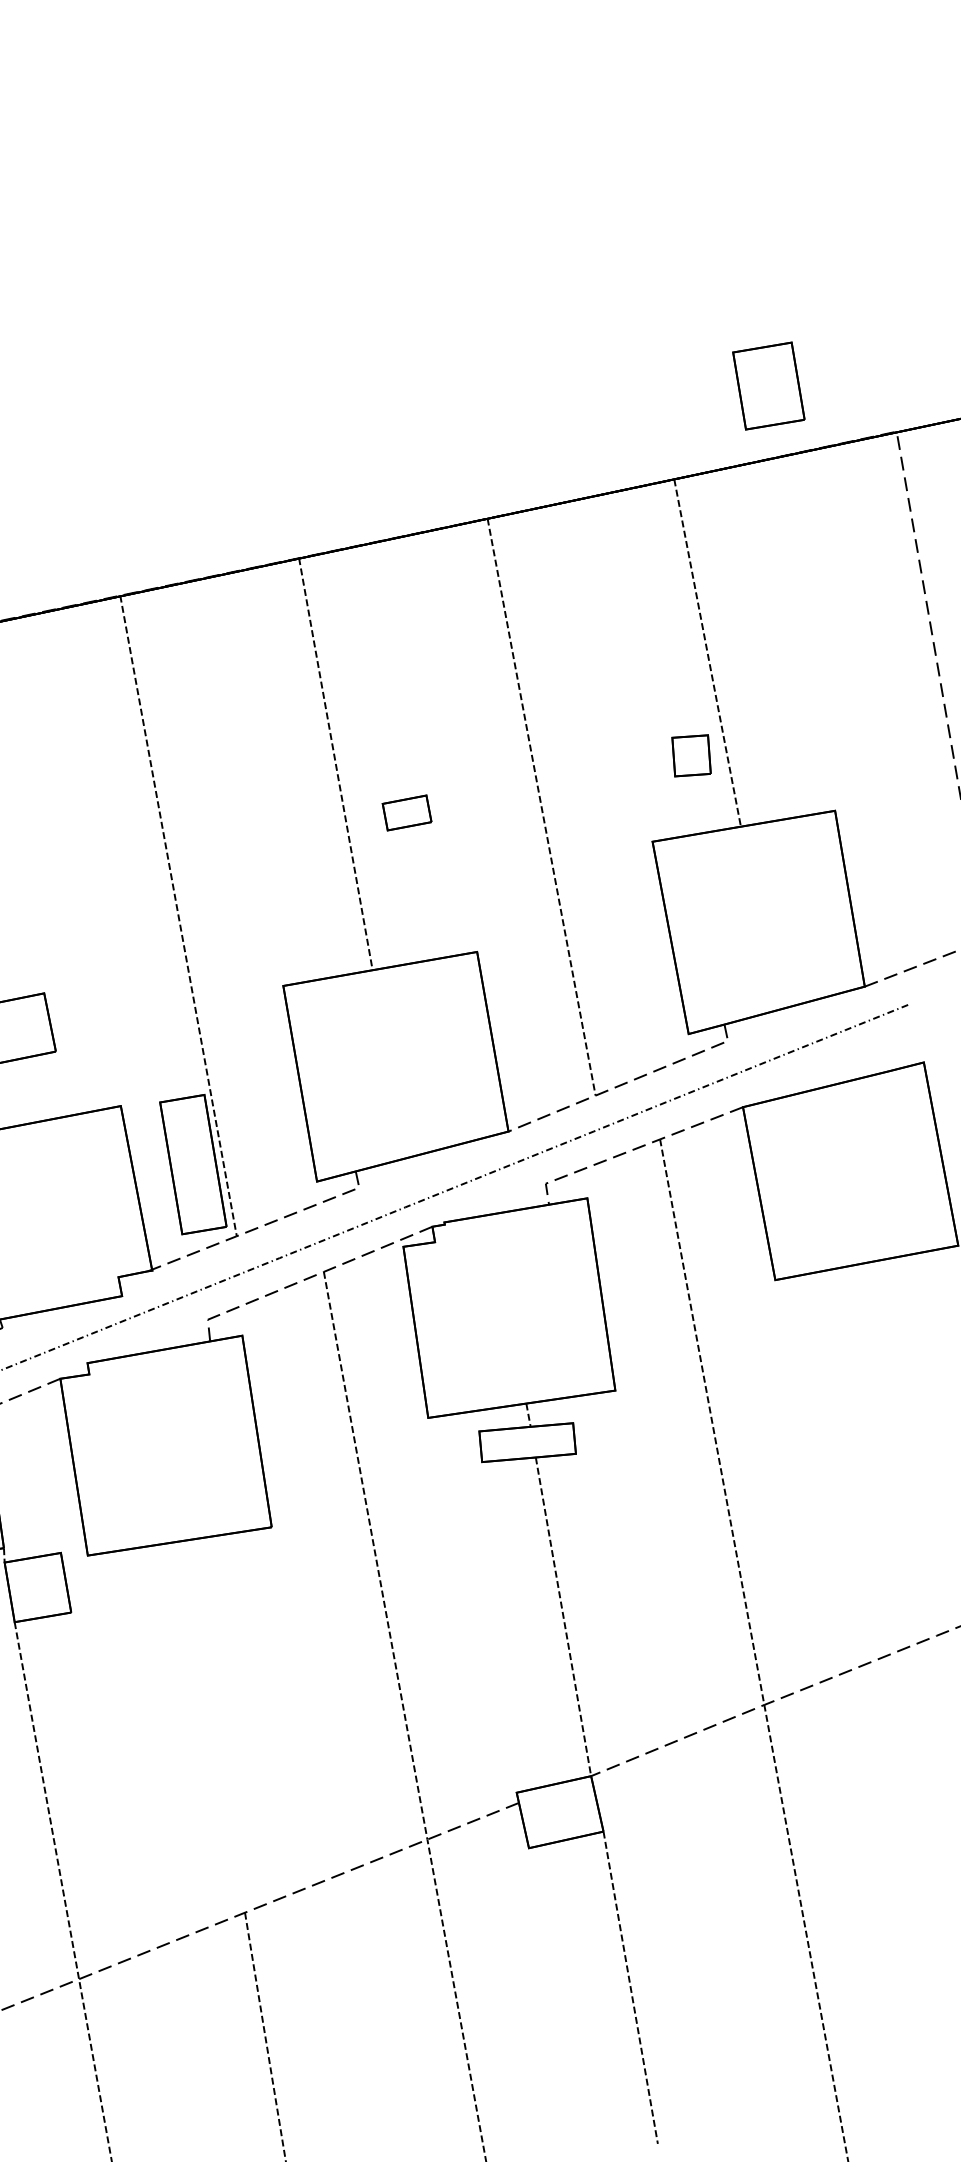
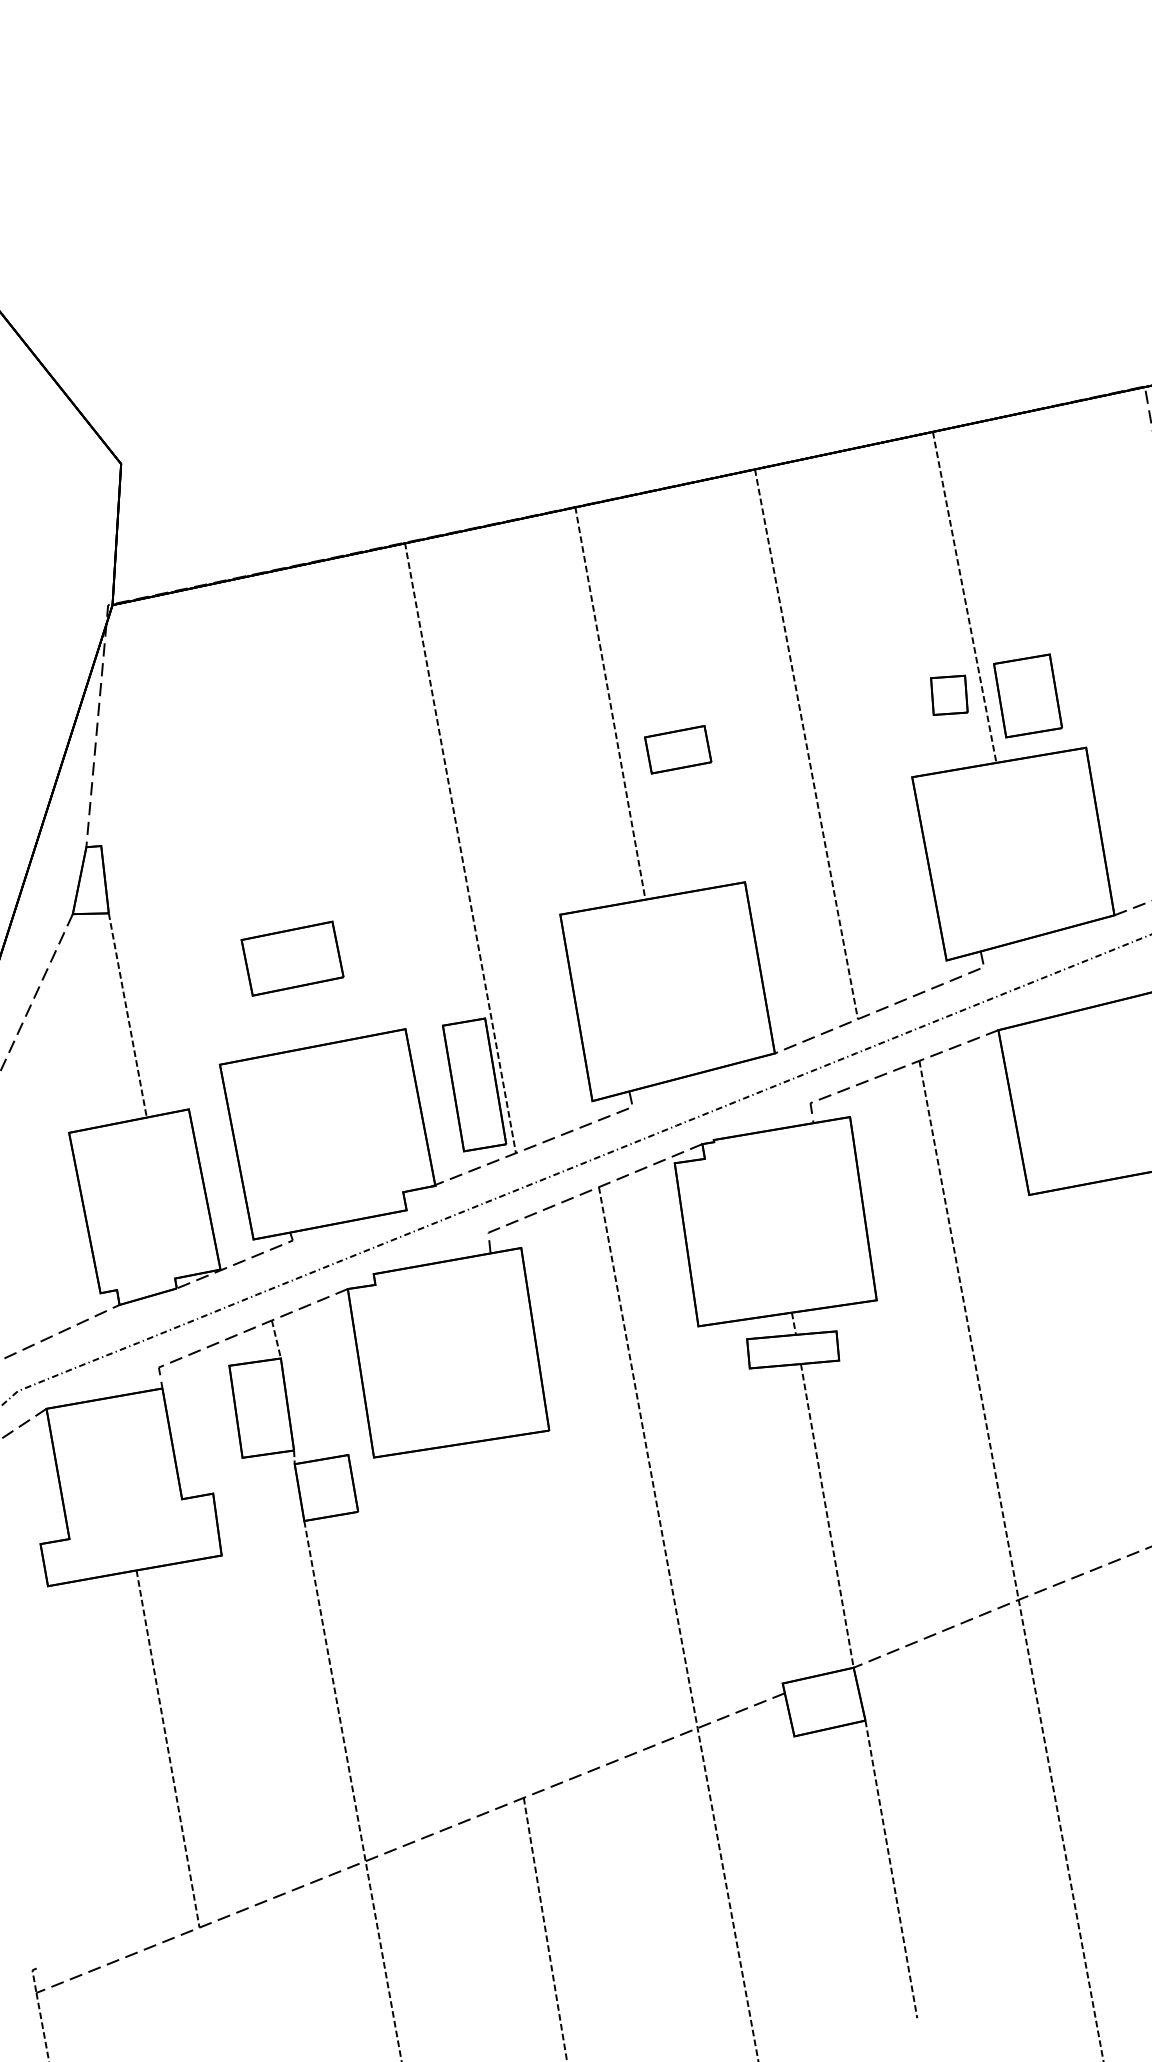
part: (768, 385) -> (1027, 695), moved
part: (407, 812) -> (678, 749), size x1.43

